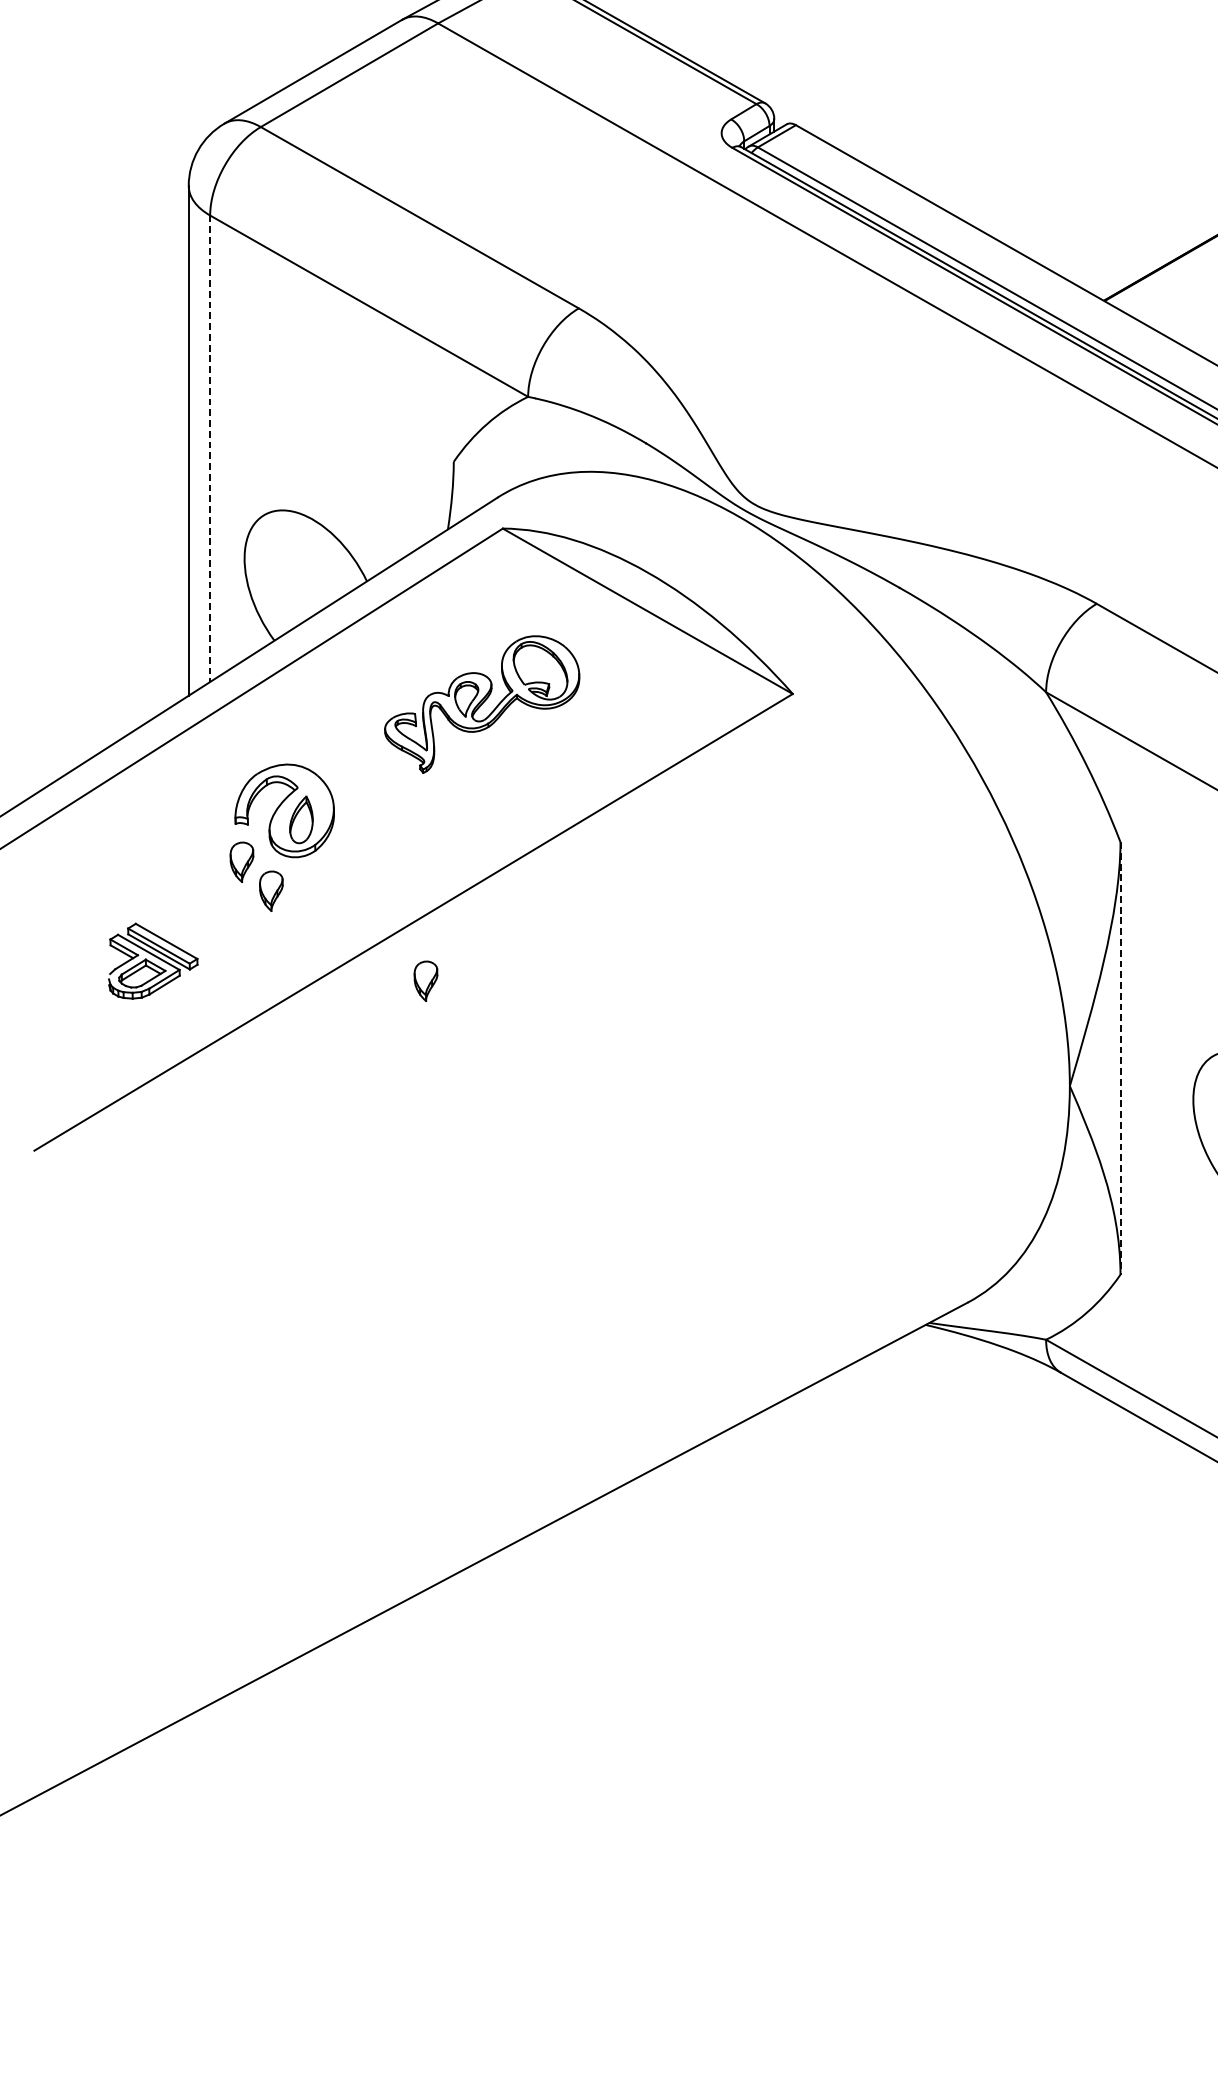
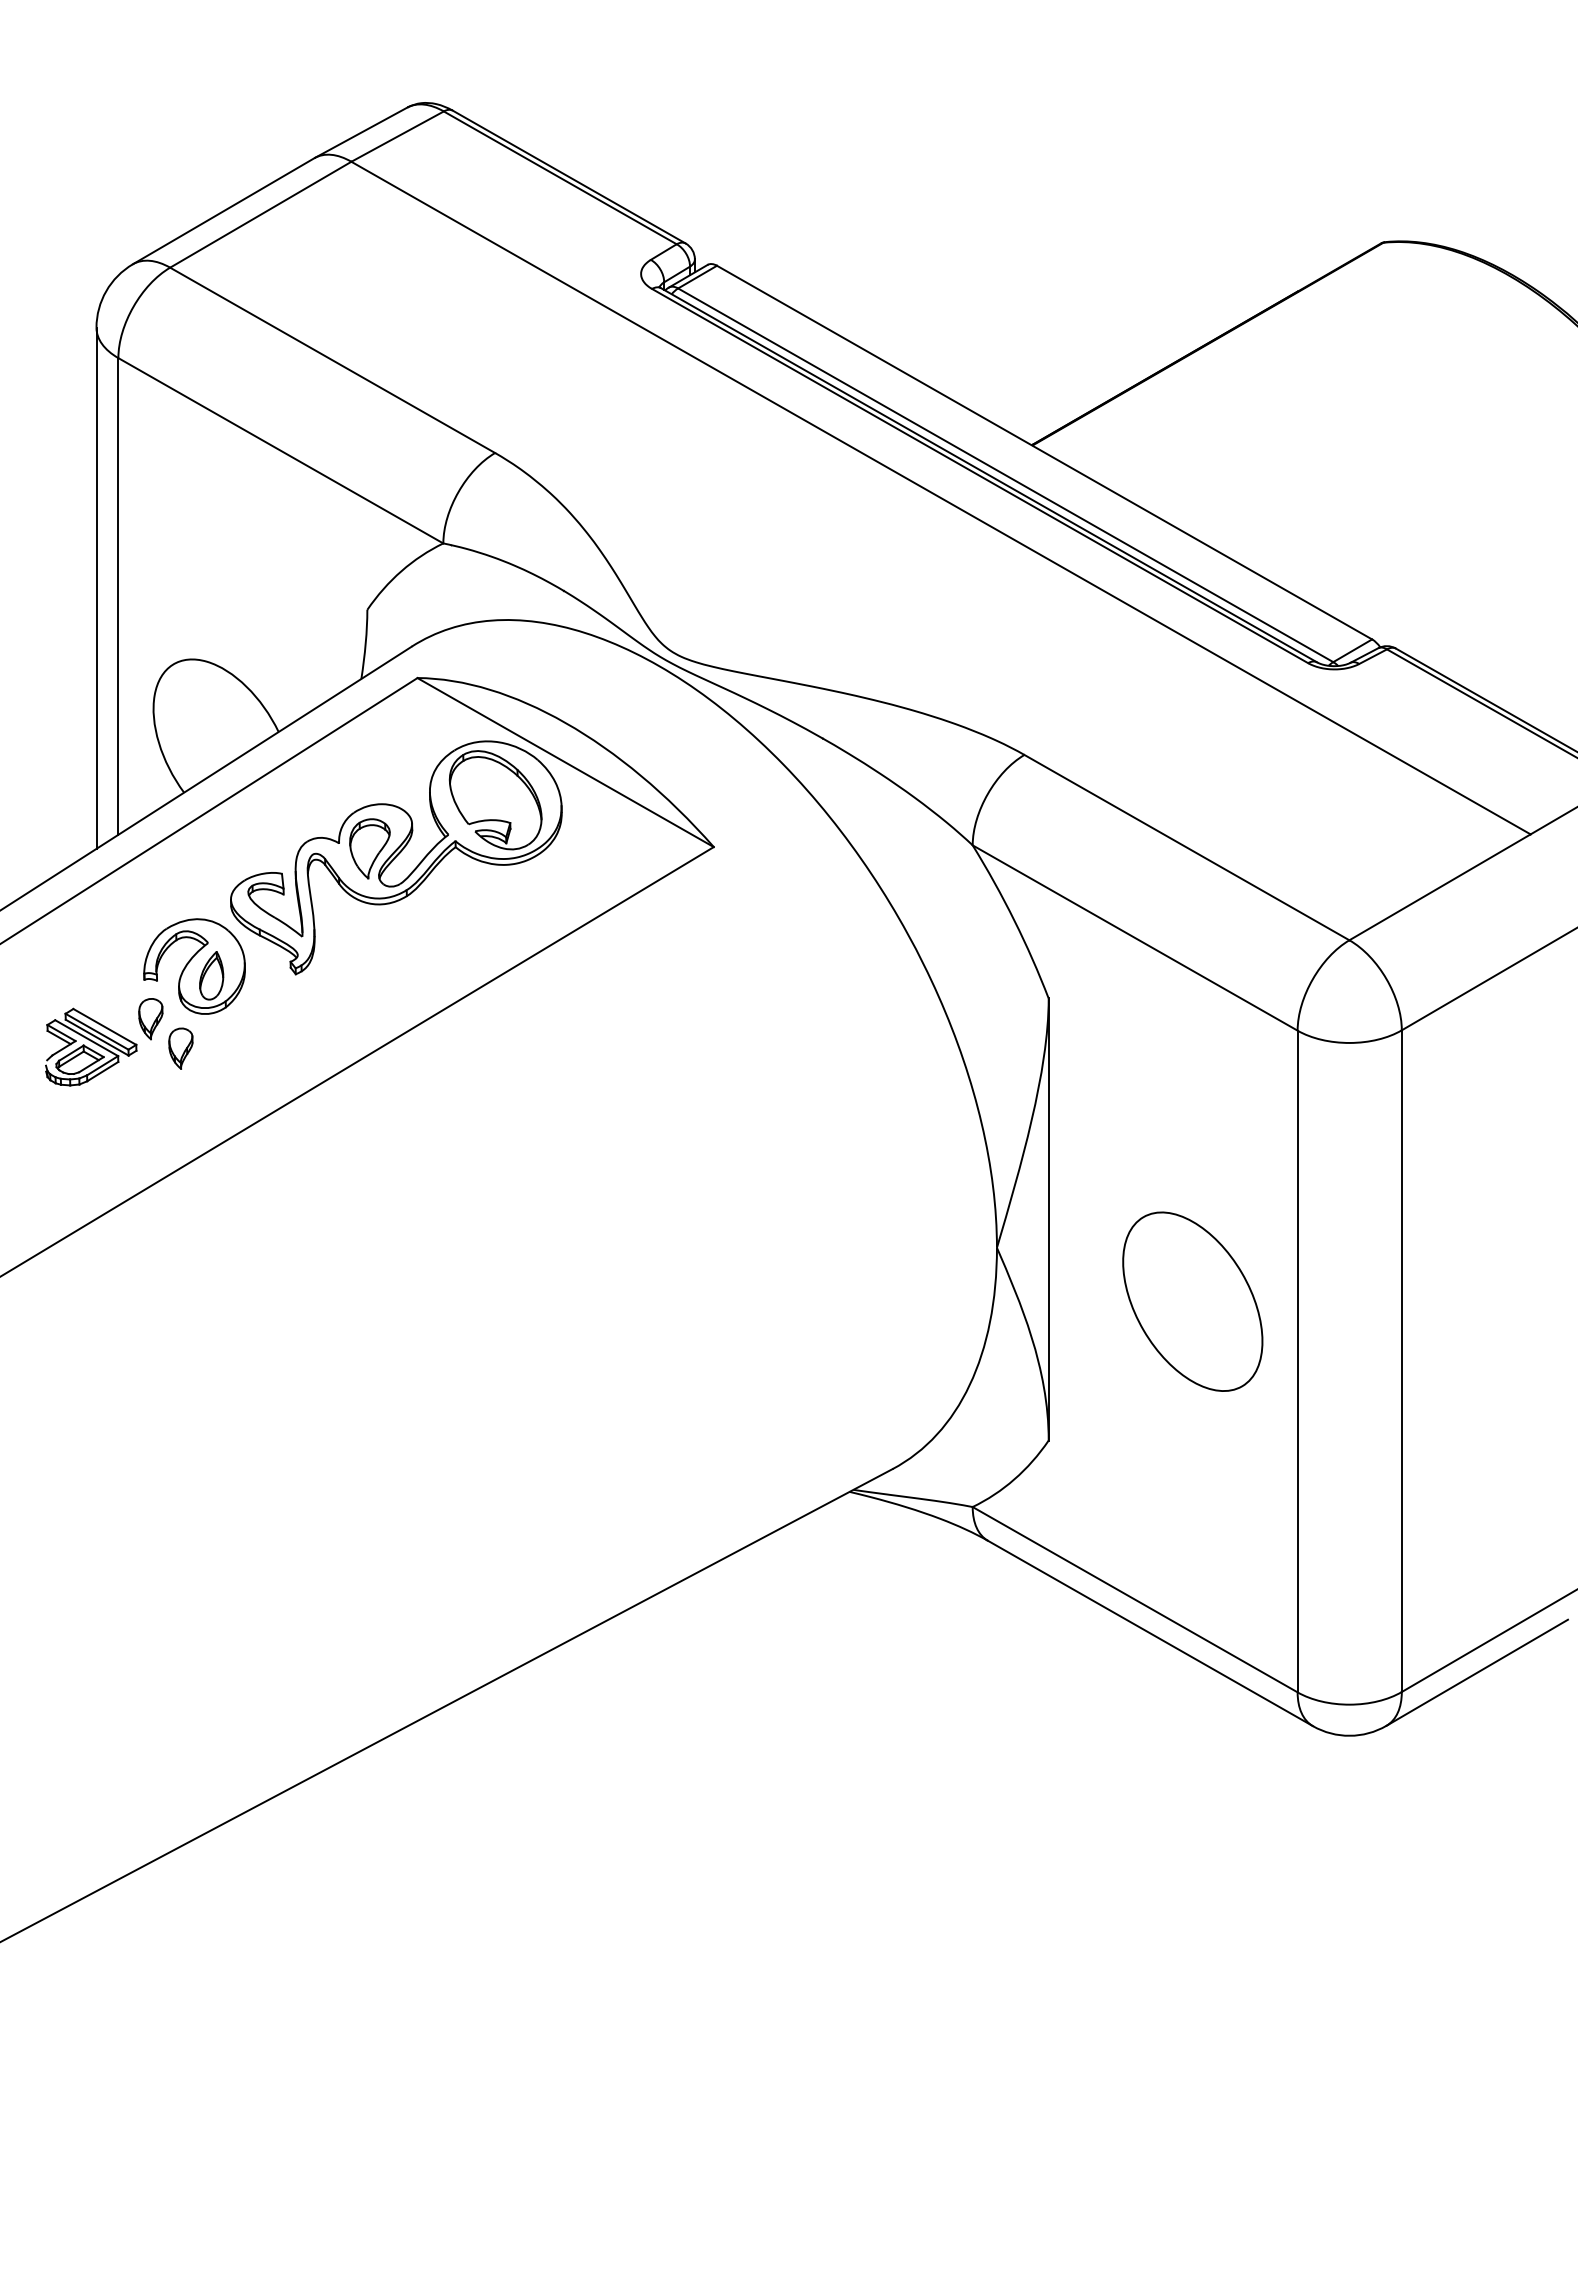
line: (210, 448) -> (118, 596), dashed -> solid
part: (482, 704) -> (396, 857), size x1.67
part: (153, 960) -> (91, 1046), moved
part: (425, 981) -> (338, 1140), removed
line: (1120, 1059) -> (1048, 1220), dashed -> solid

